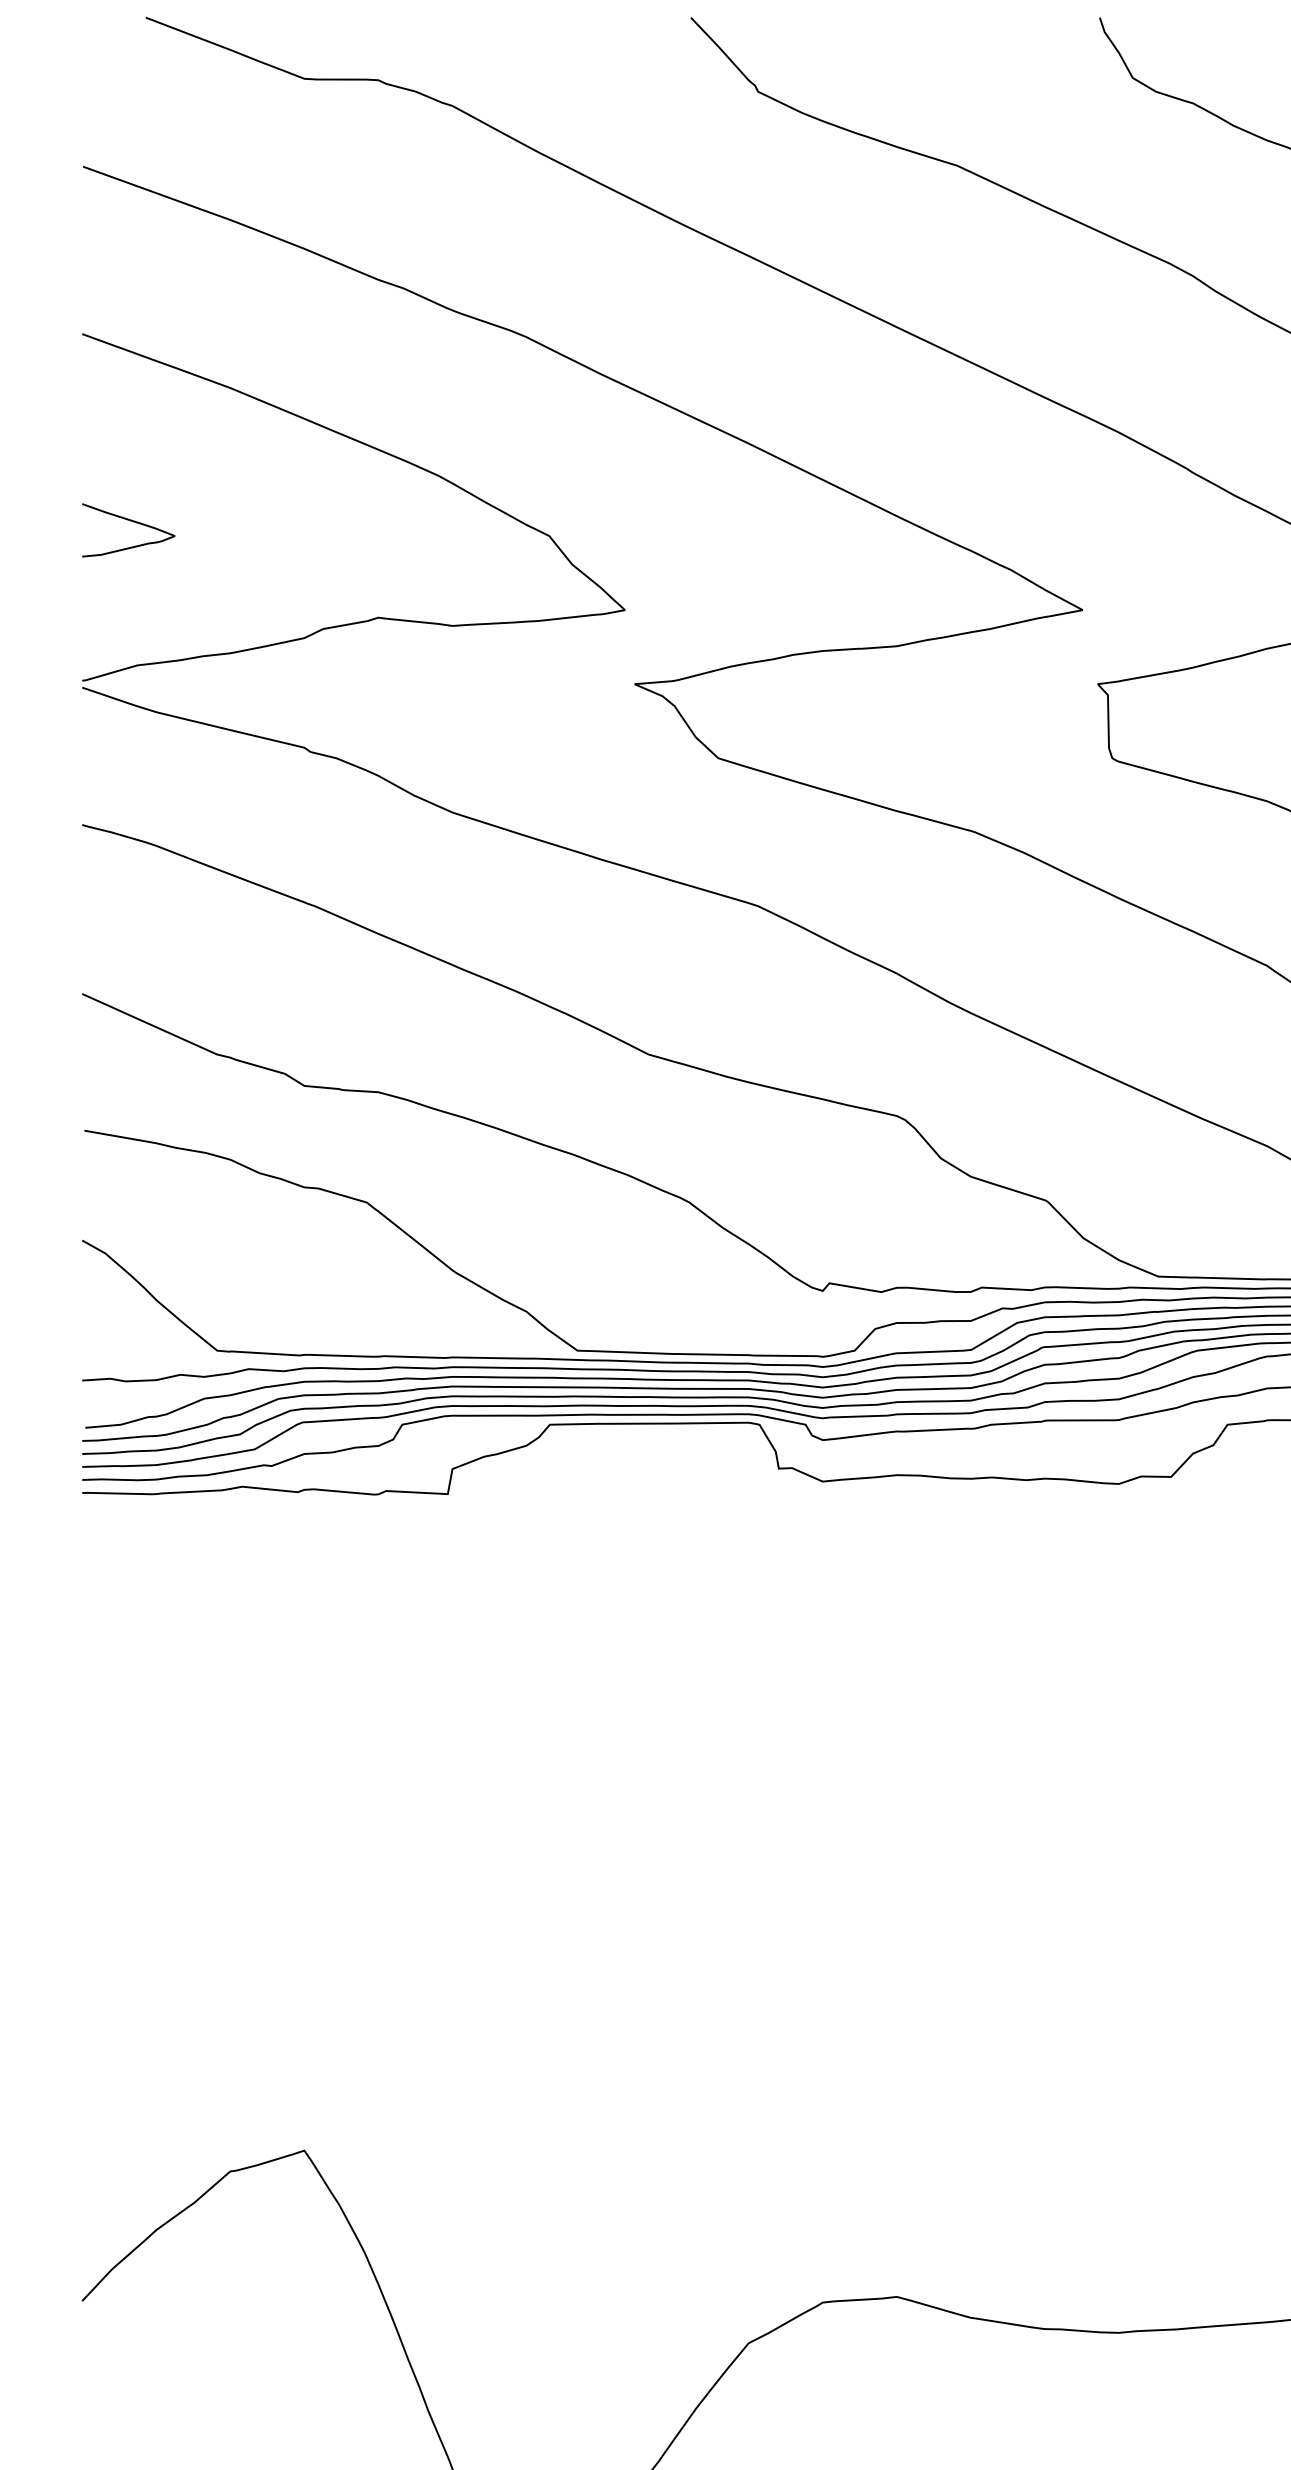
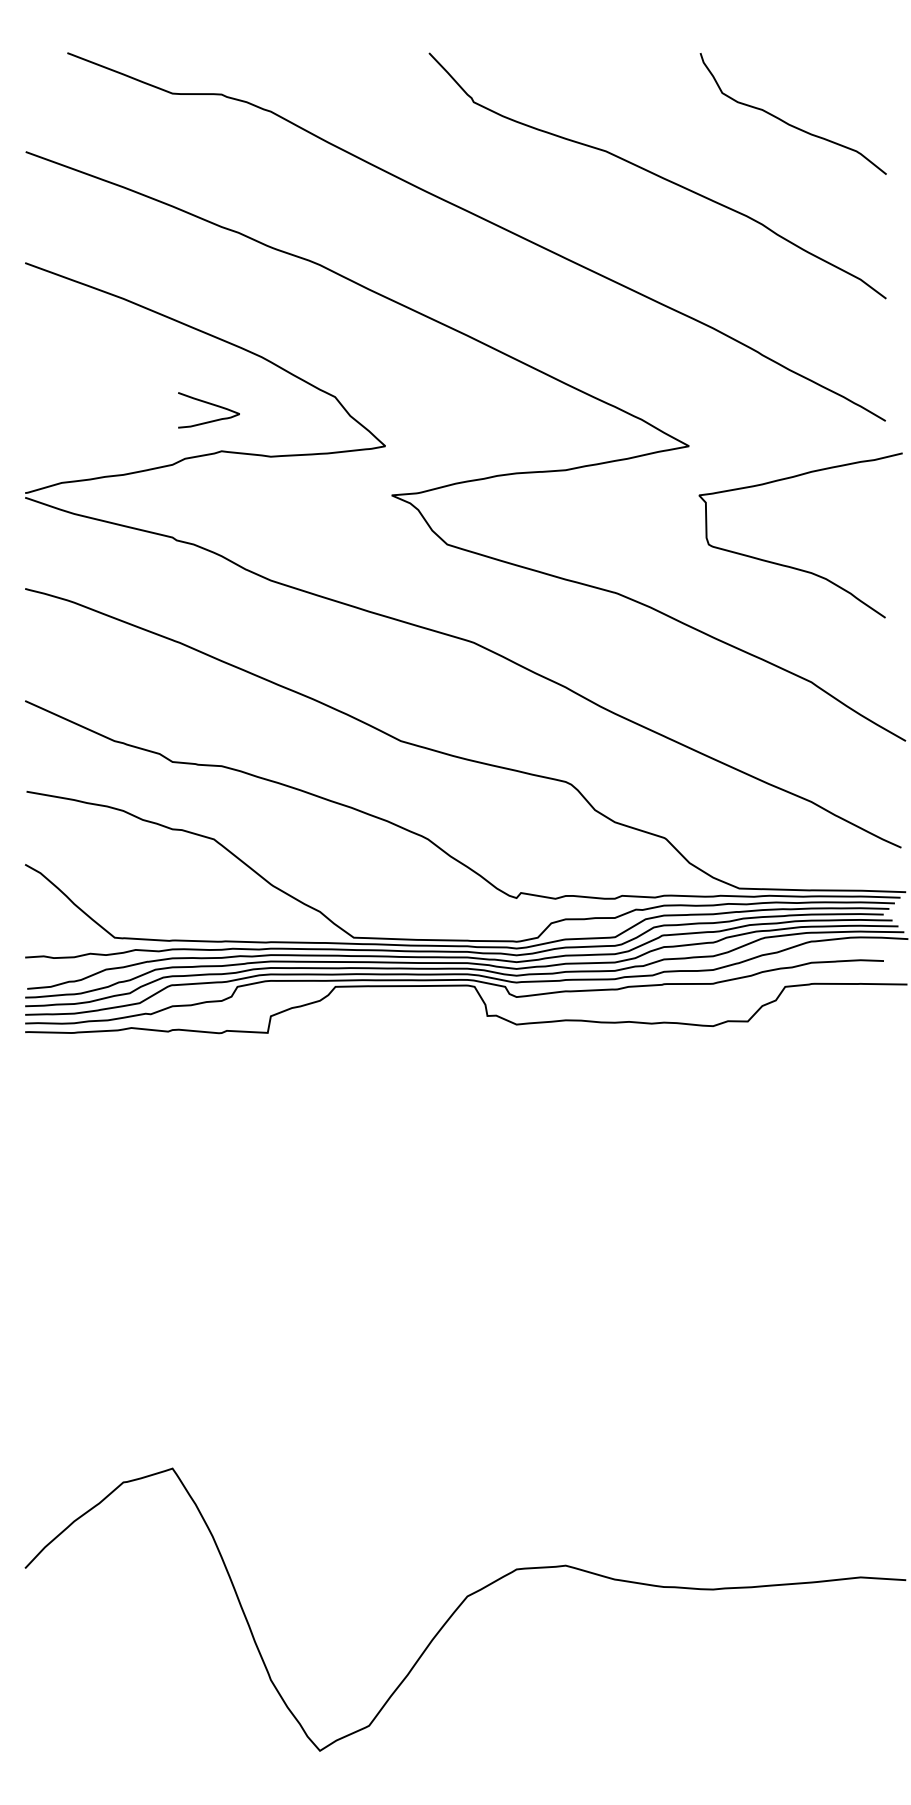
curve: (129, 521) -> (209, 404), moved

